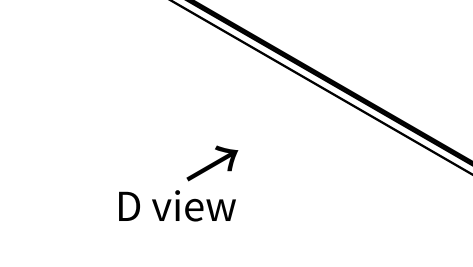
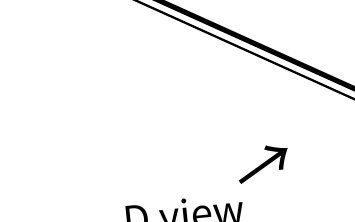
text: (212, 163) -> (263, 163), moved

